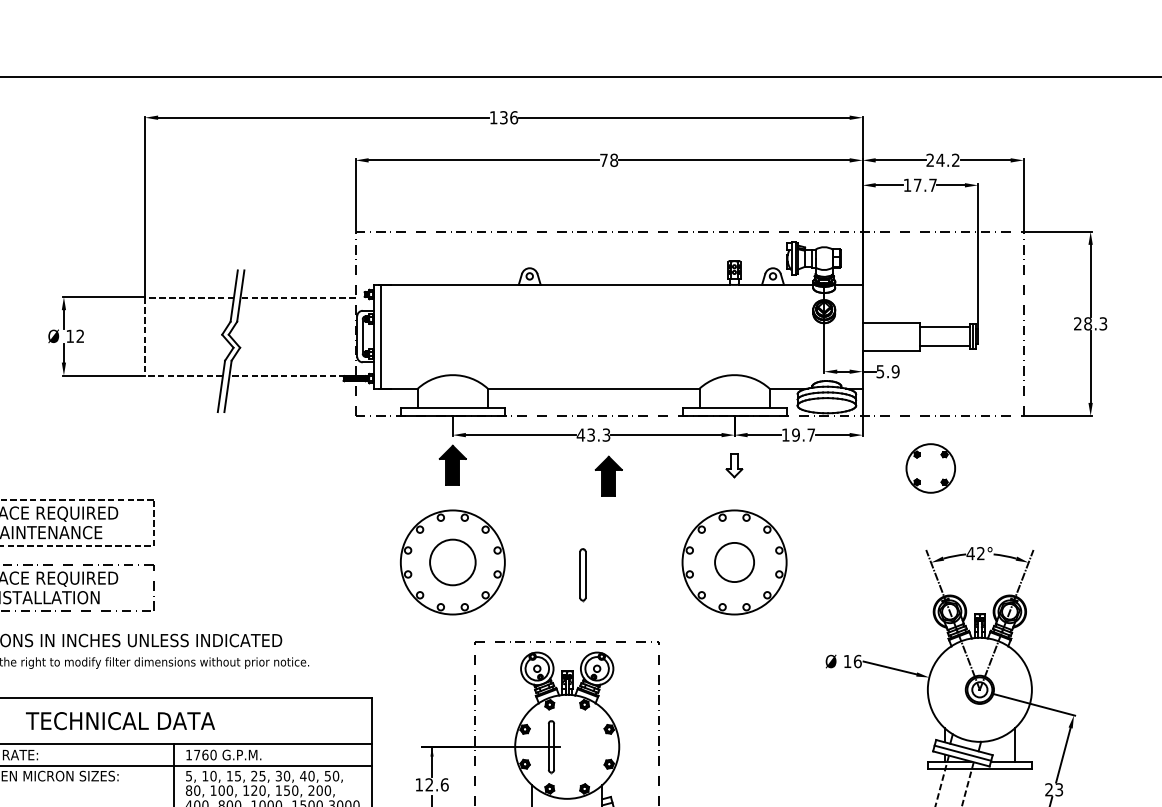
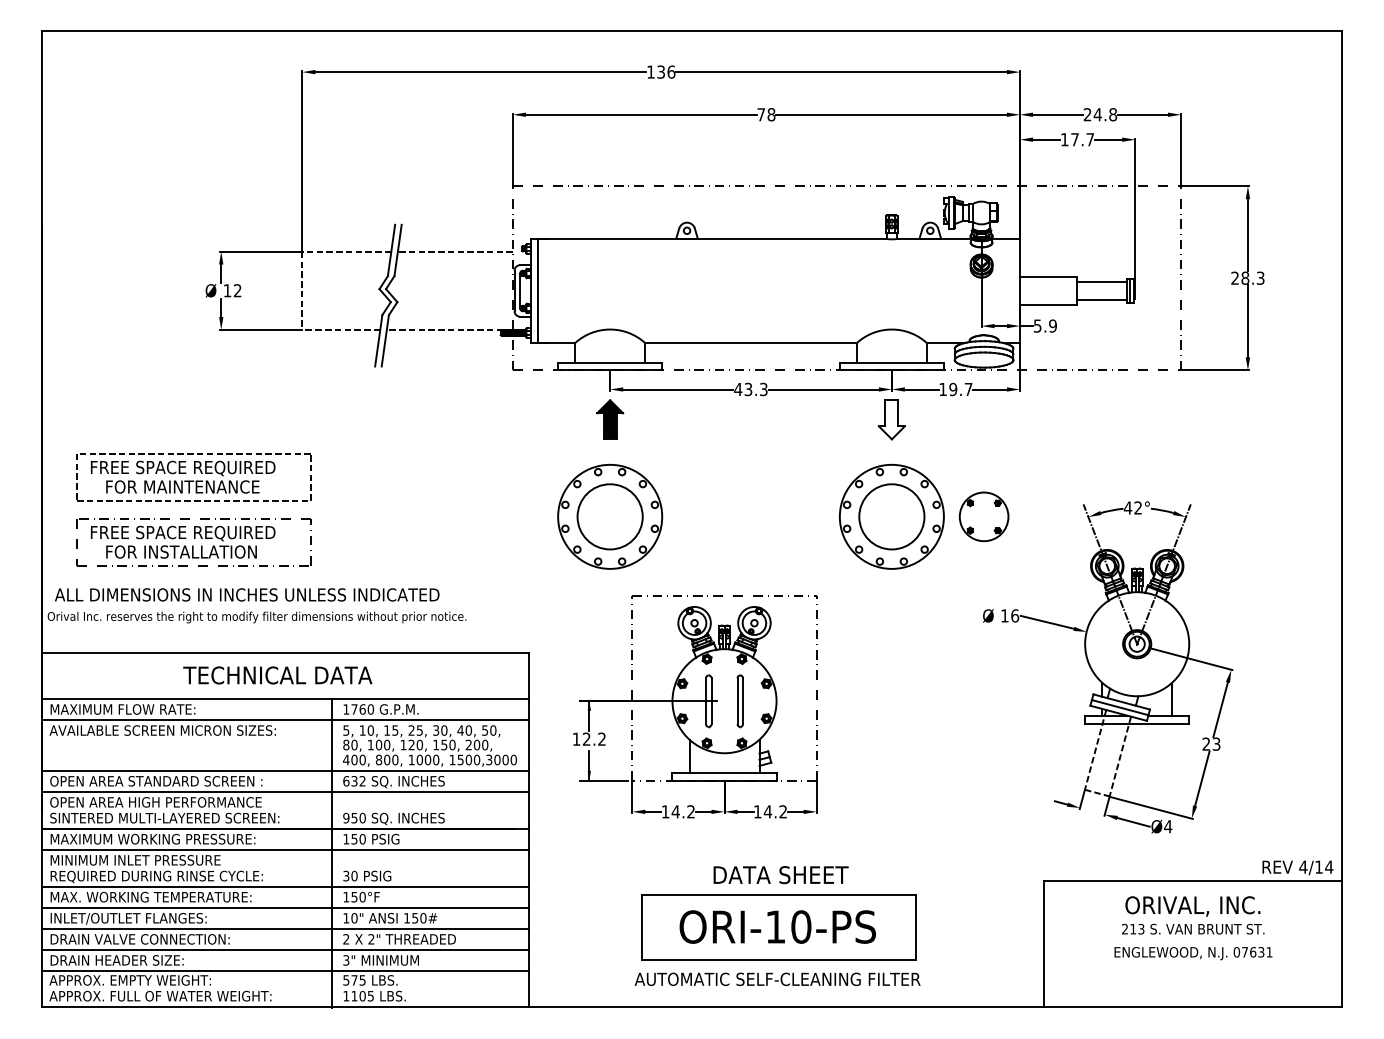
text: (956, 160) -> (1113, 114), 24.2 -> 24.8
part: (734, 465) -> (891, 419), size x1.67
part: (930, 468) -> (983, 516), moved
part: (609, 476) -> (766, 430), removed
circle: (452, 562) -> (609, 516), size x1.43
circle: (734, 562) -> (891, 516), size x1.67
part: (582, 575) -> (739, 701), moved
text: (445, 784) -> (602, 738), 12.6 -> 12.2

